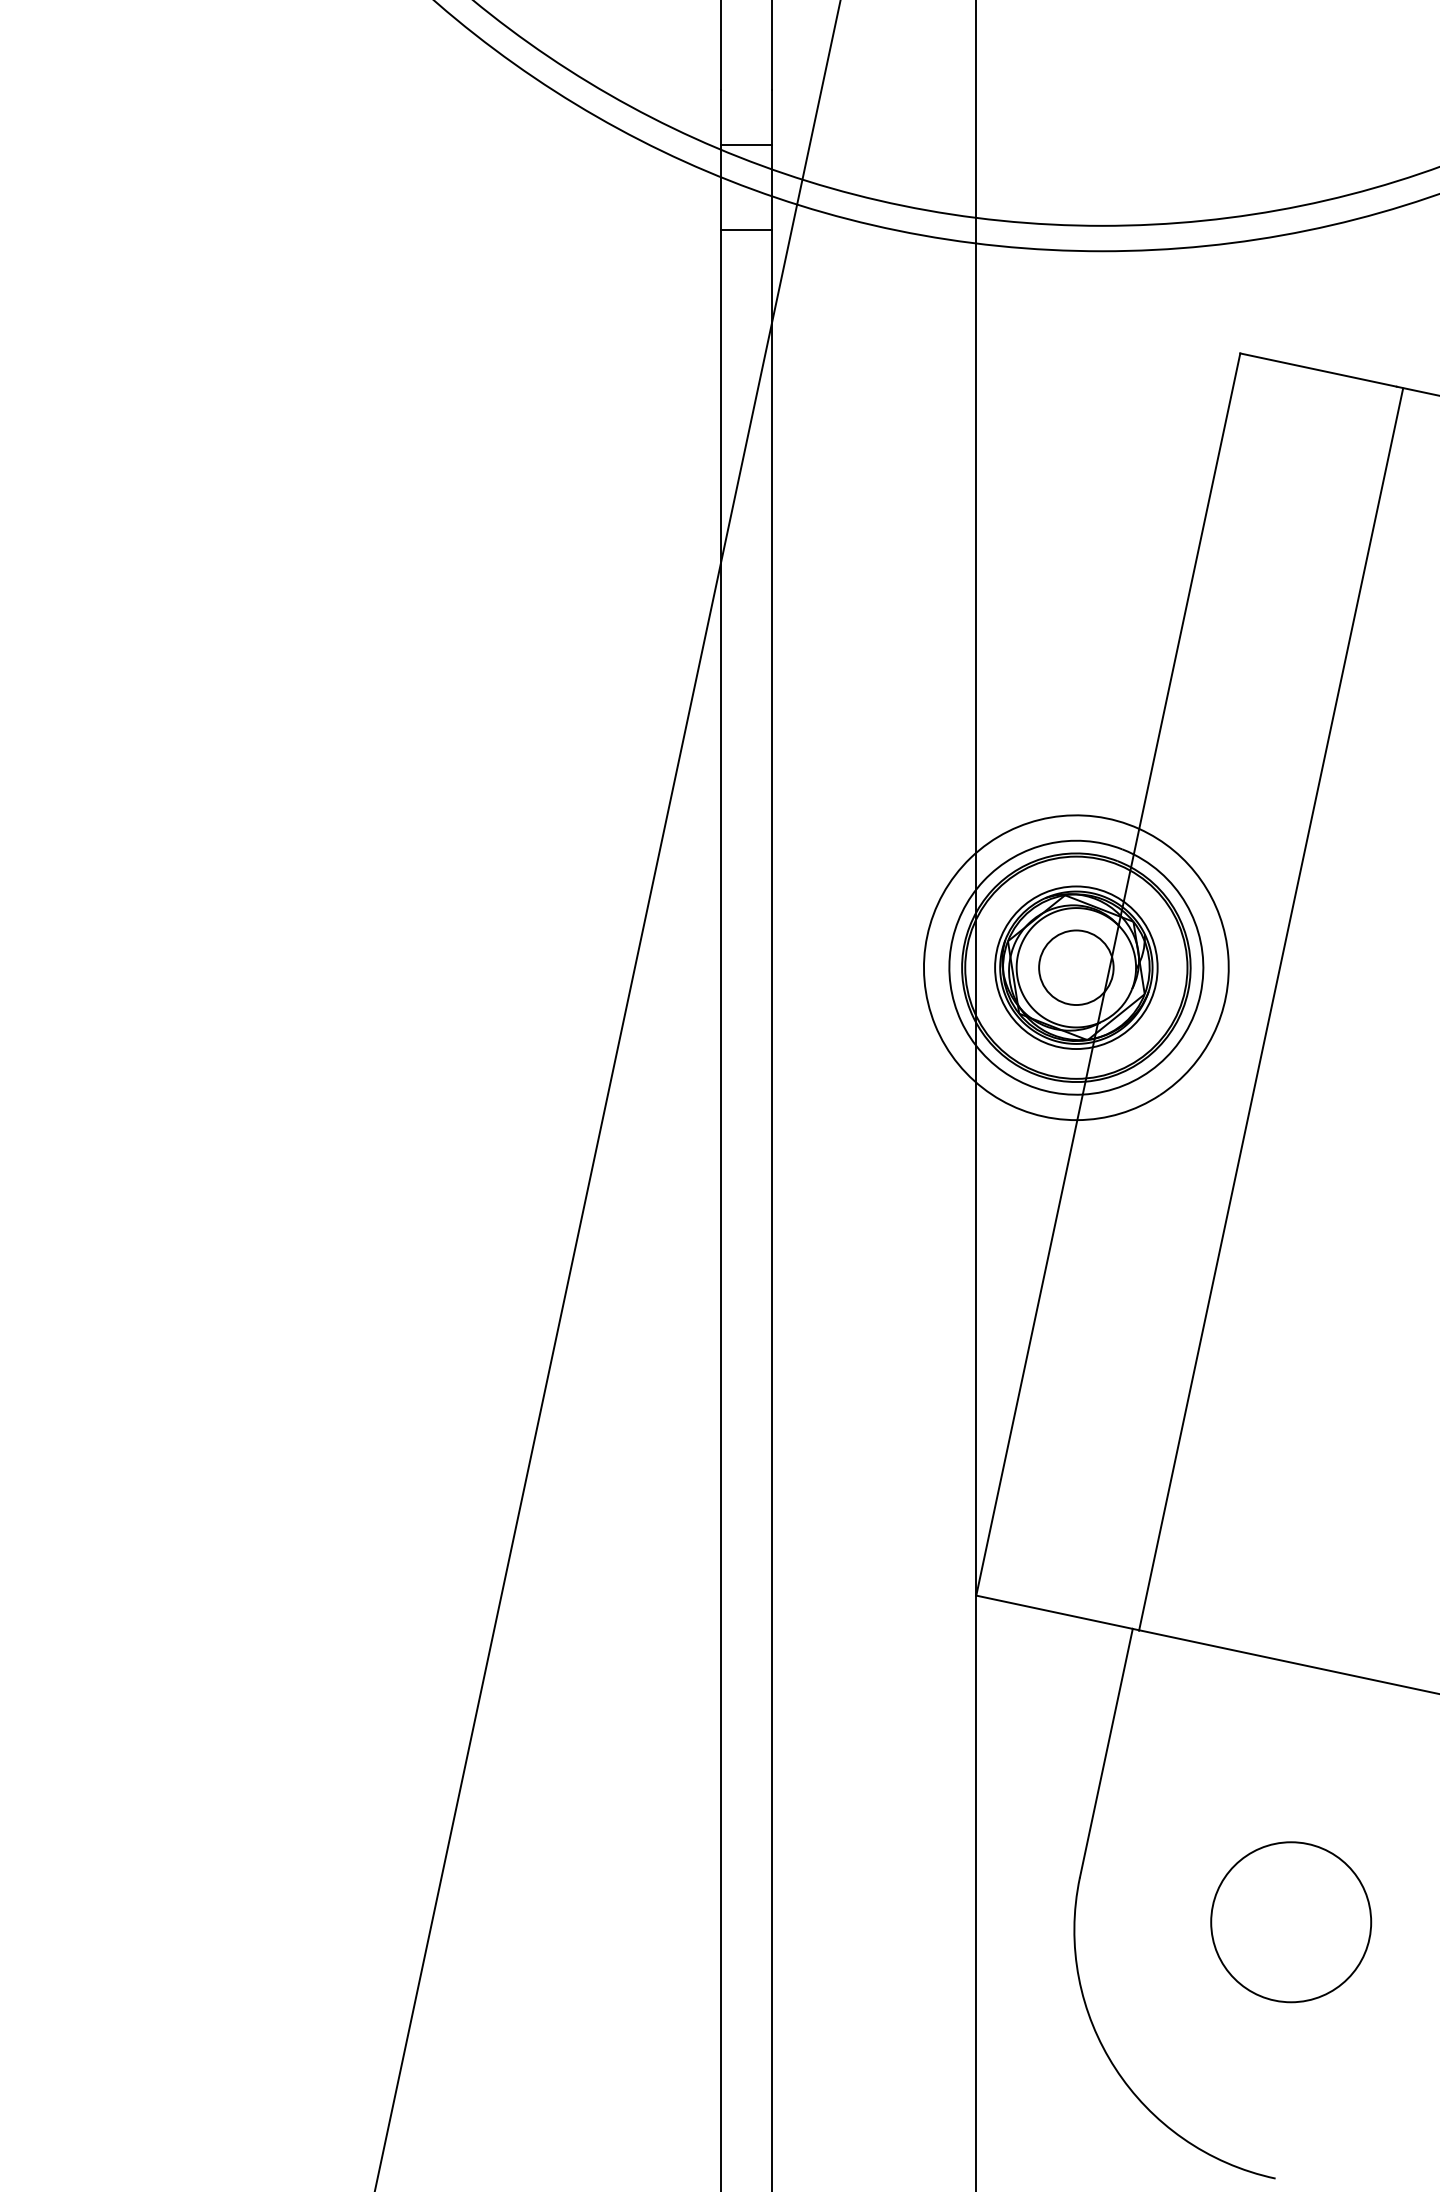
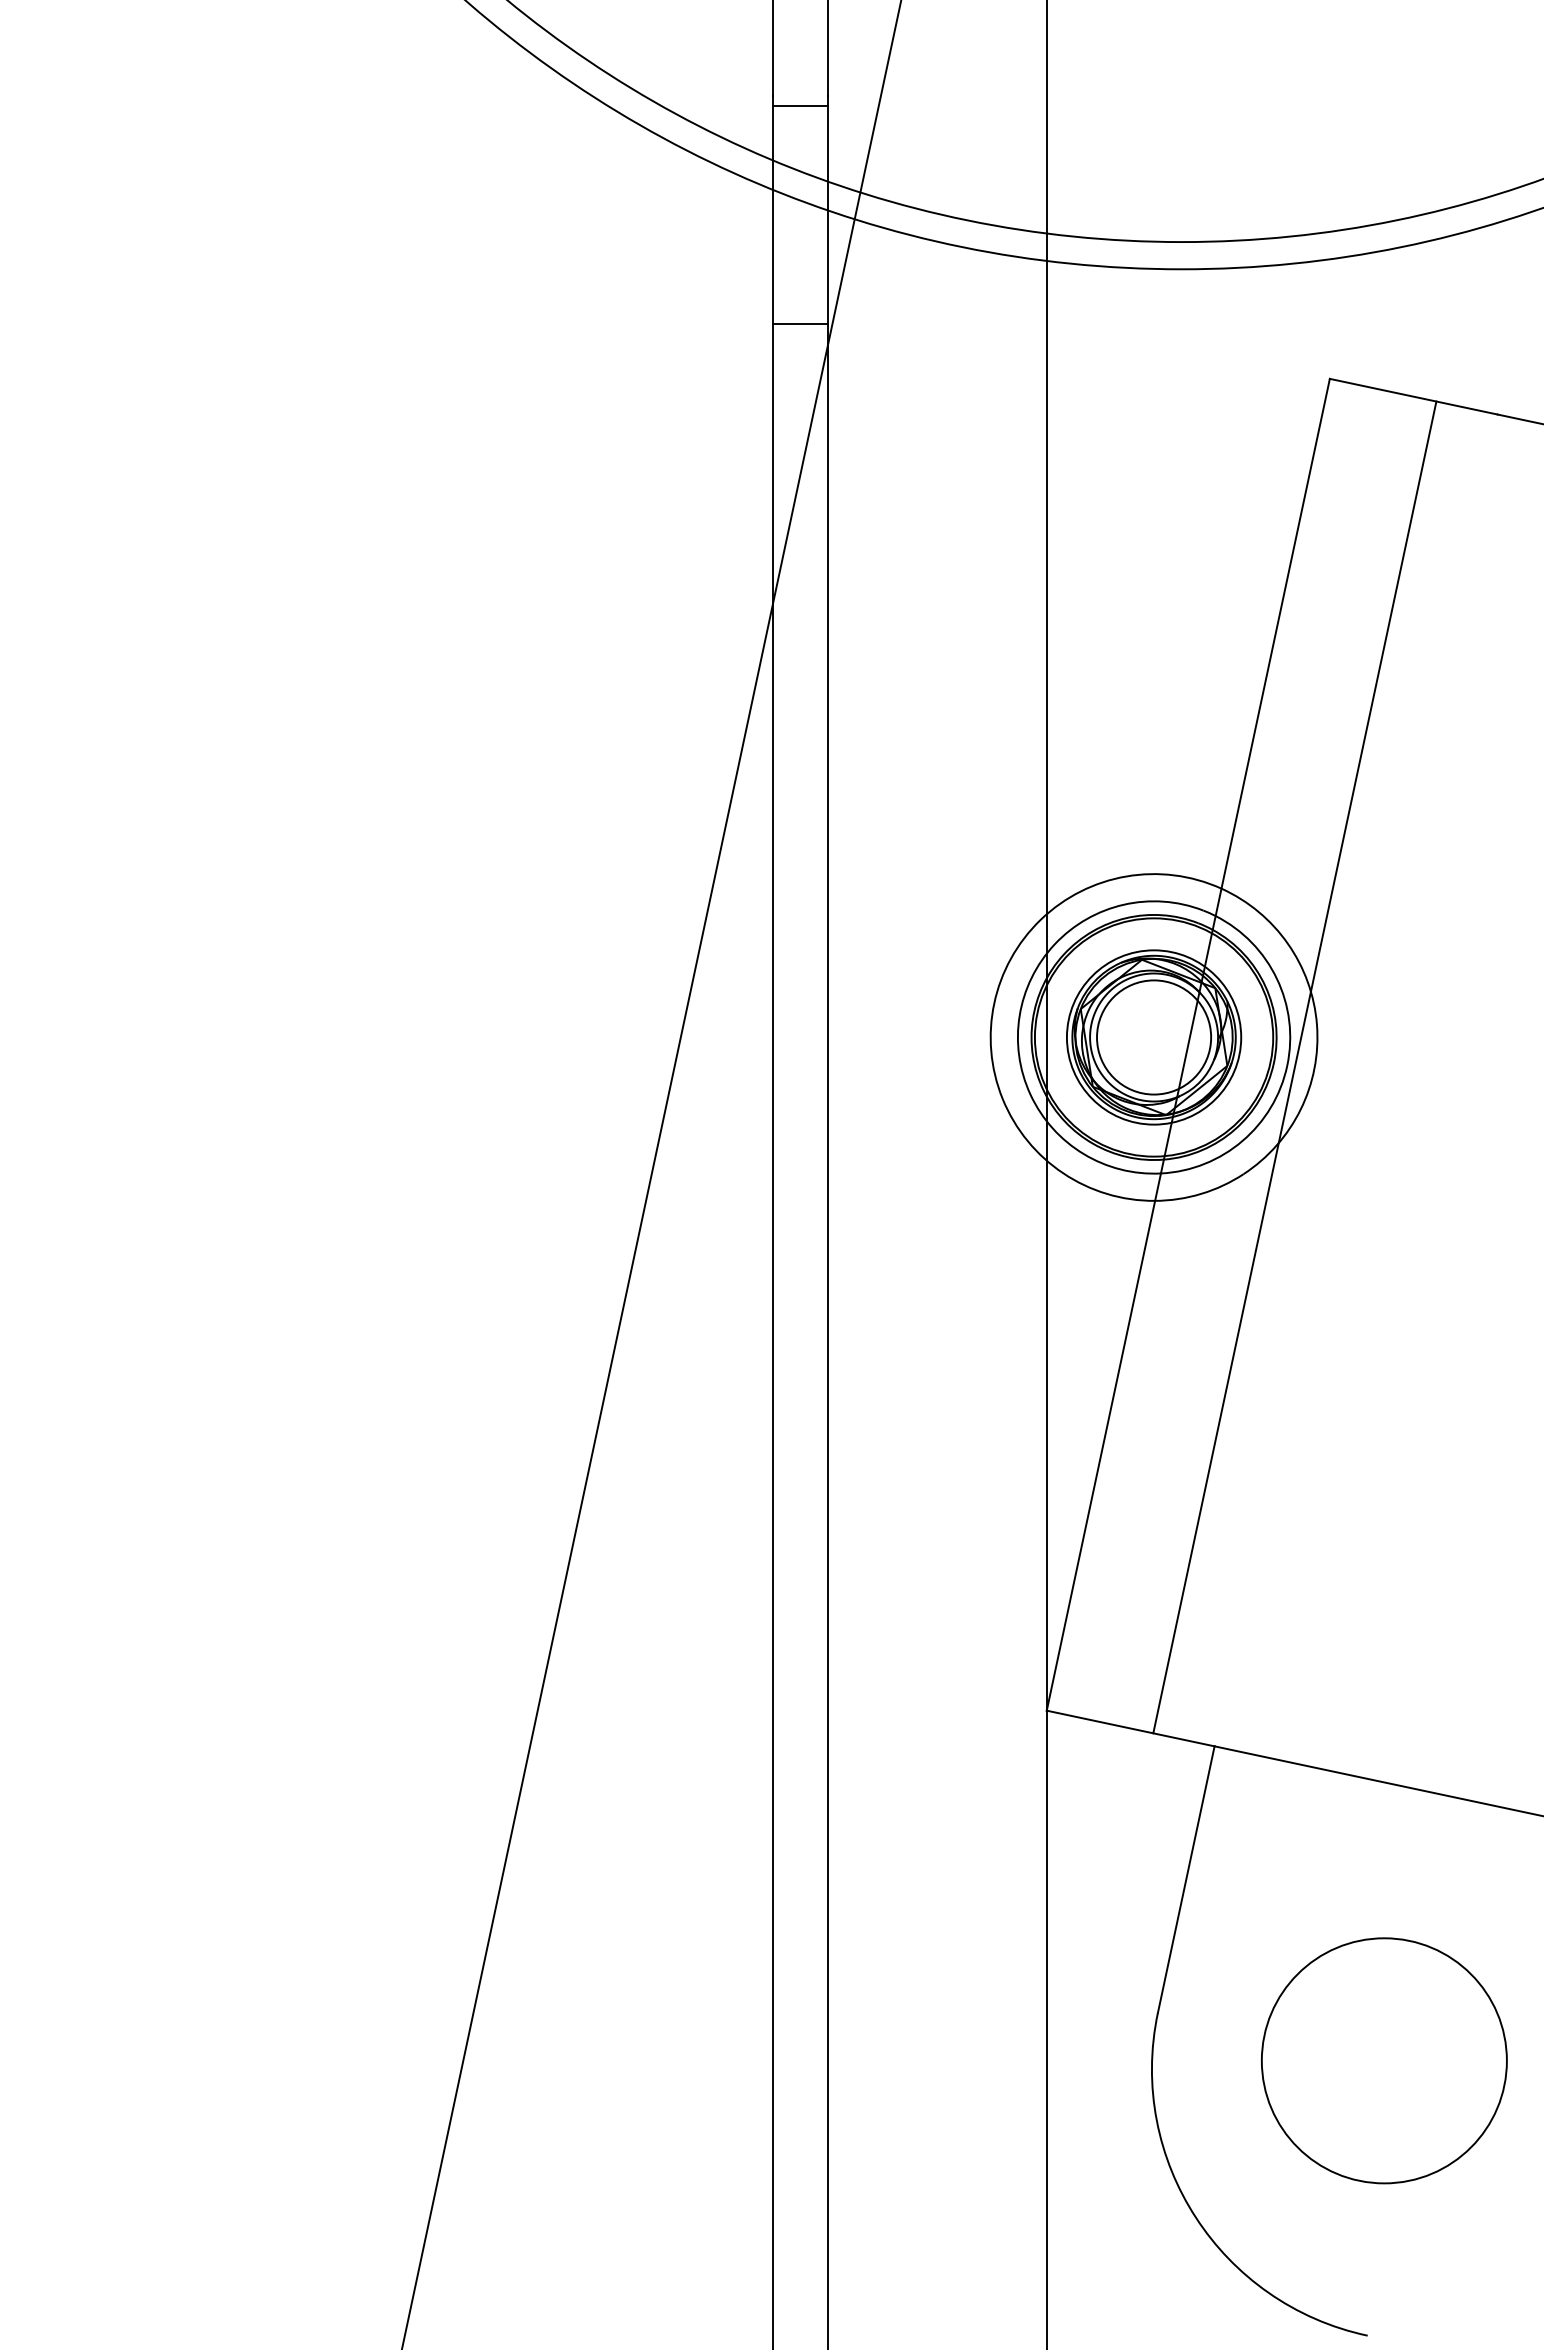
line: (746, 145) -> (800, 105), moved
line: (746, 229) -> (800, 323), moved
circle: (1076, 967) -> (1154, 1037), size x1.43
line: (1270, 1009) -> (1294, 1067), moved
circle: (1291, 1921) -> (1384, 2060), size x1.43

